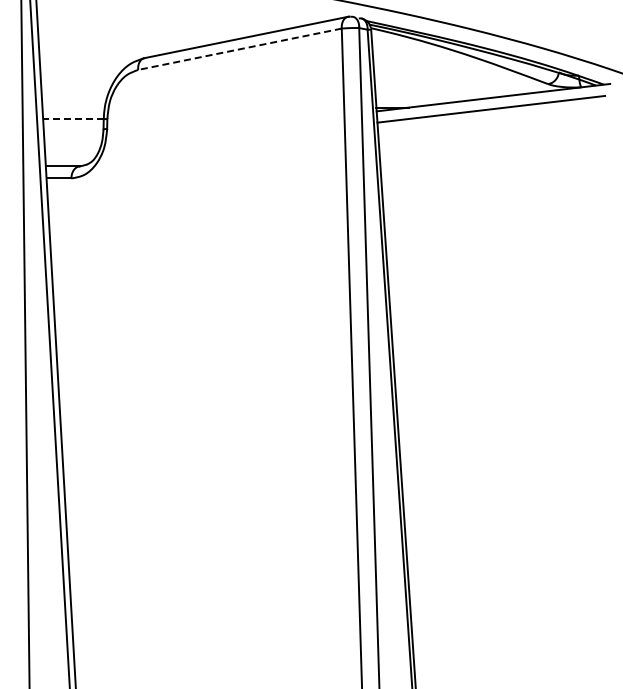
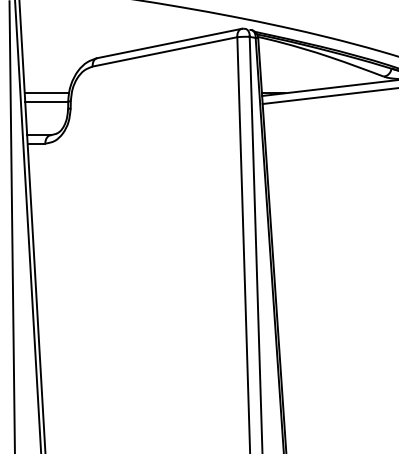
line: (239, 49) -> (164, 52), dashed -> solid
line: (73, 107) -> (46, 93), added
line: (72, 119) -> (46, 101), dashed -> solid

